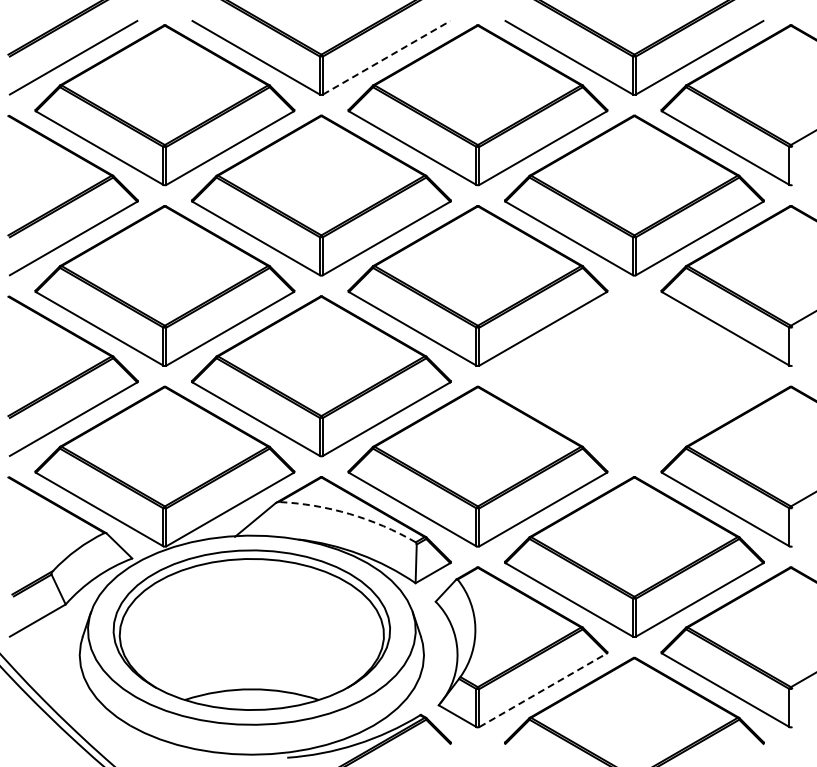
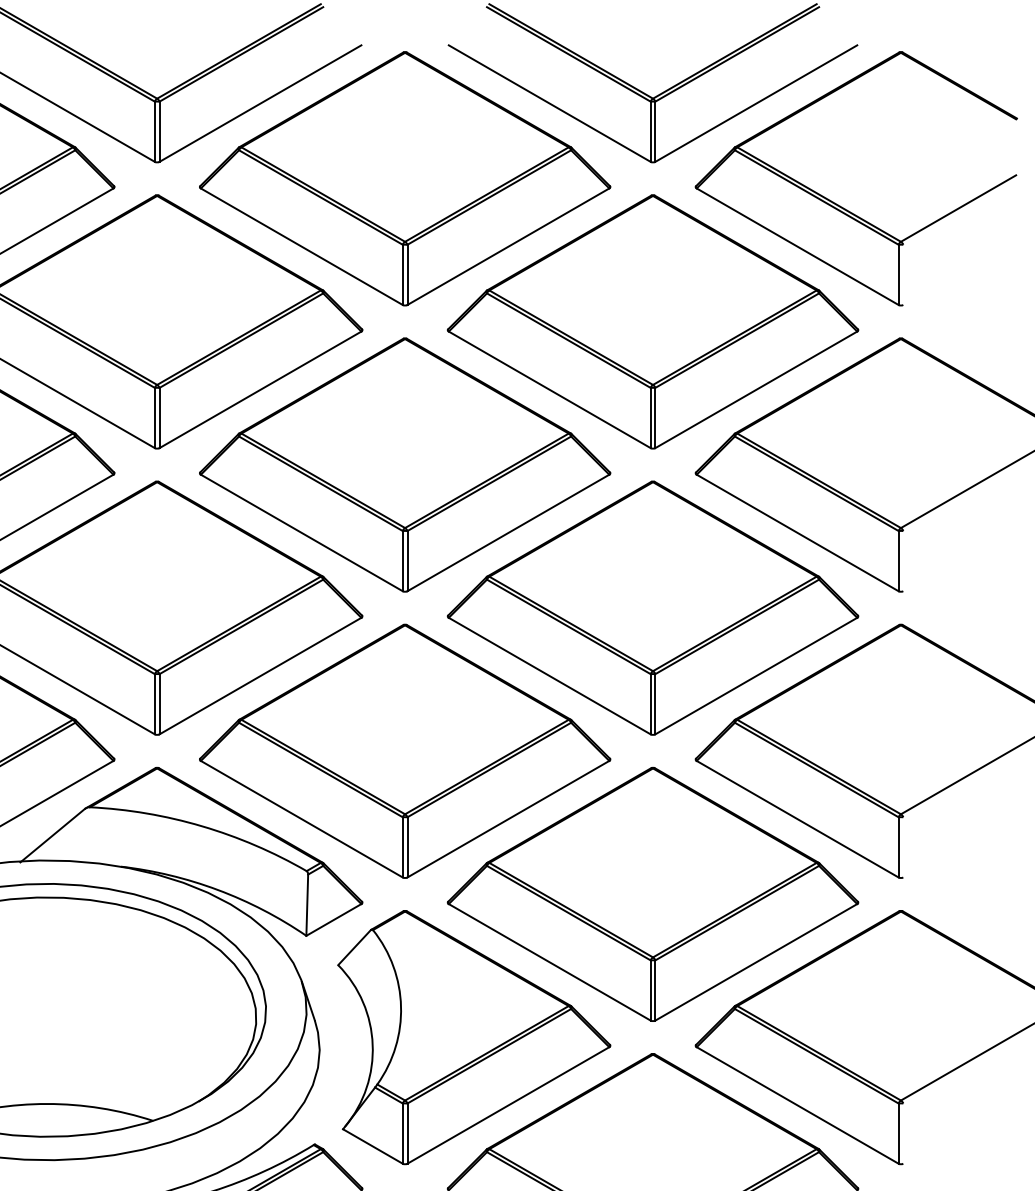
line: (386, 57) -> (260, 103), dashed -> solid
part: (634, 376) -> (653, 608), added
arc: (349, 514) -> (201, 827), dashed -> solid
line: (543, 690) -> (508, 1105), dashed -> solid

